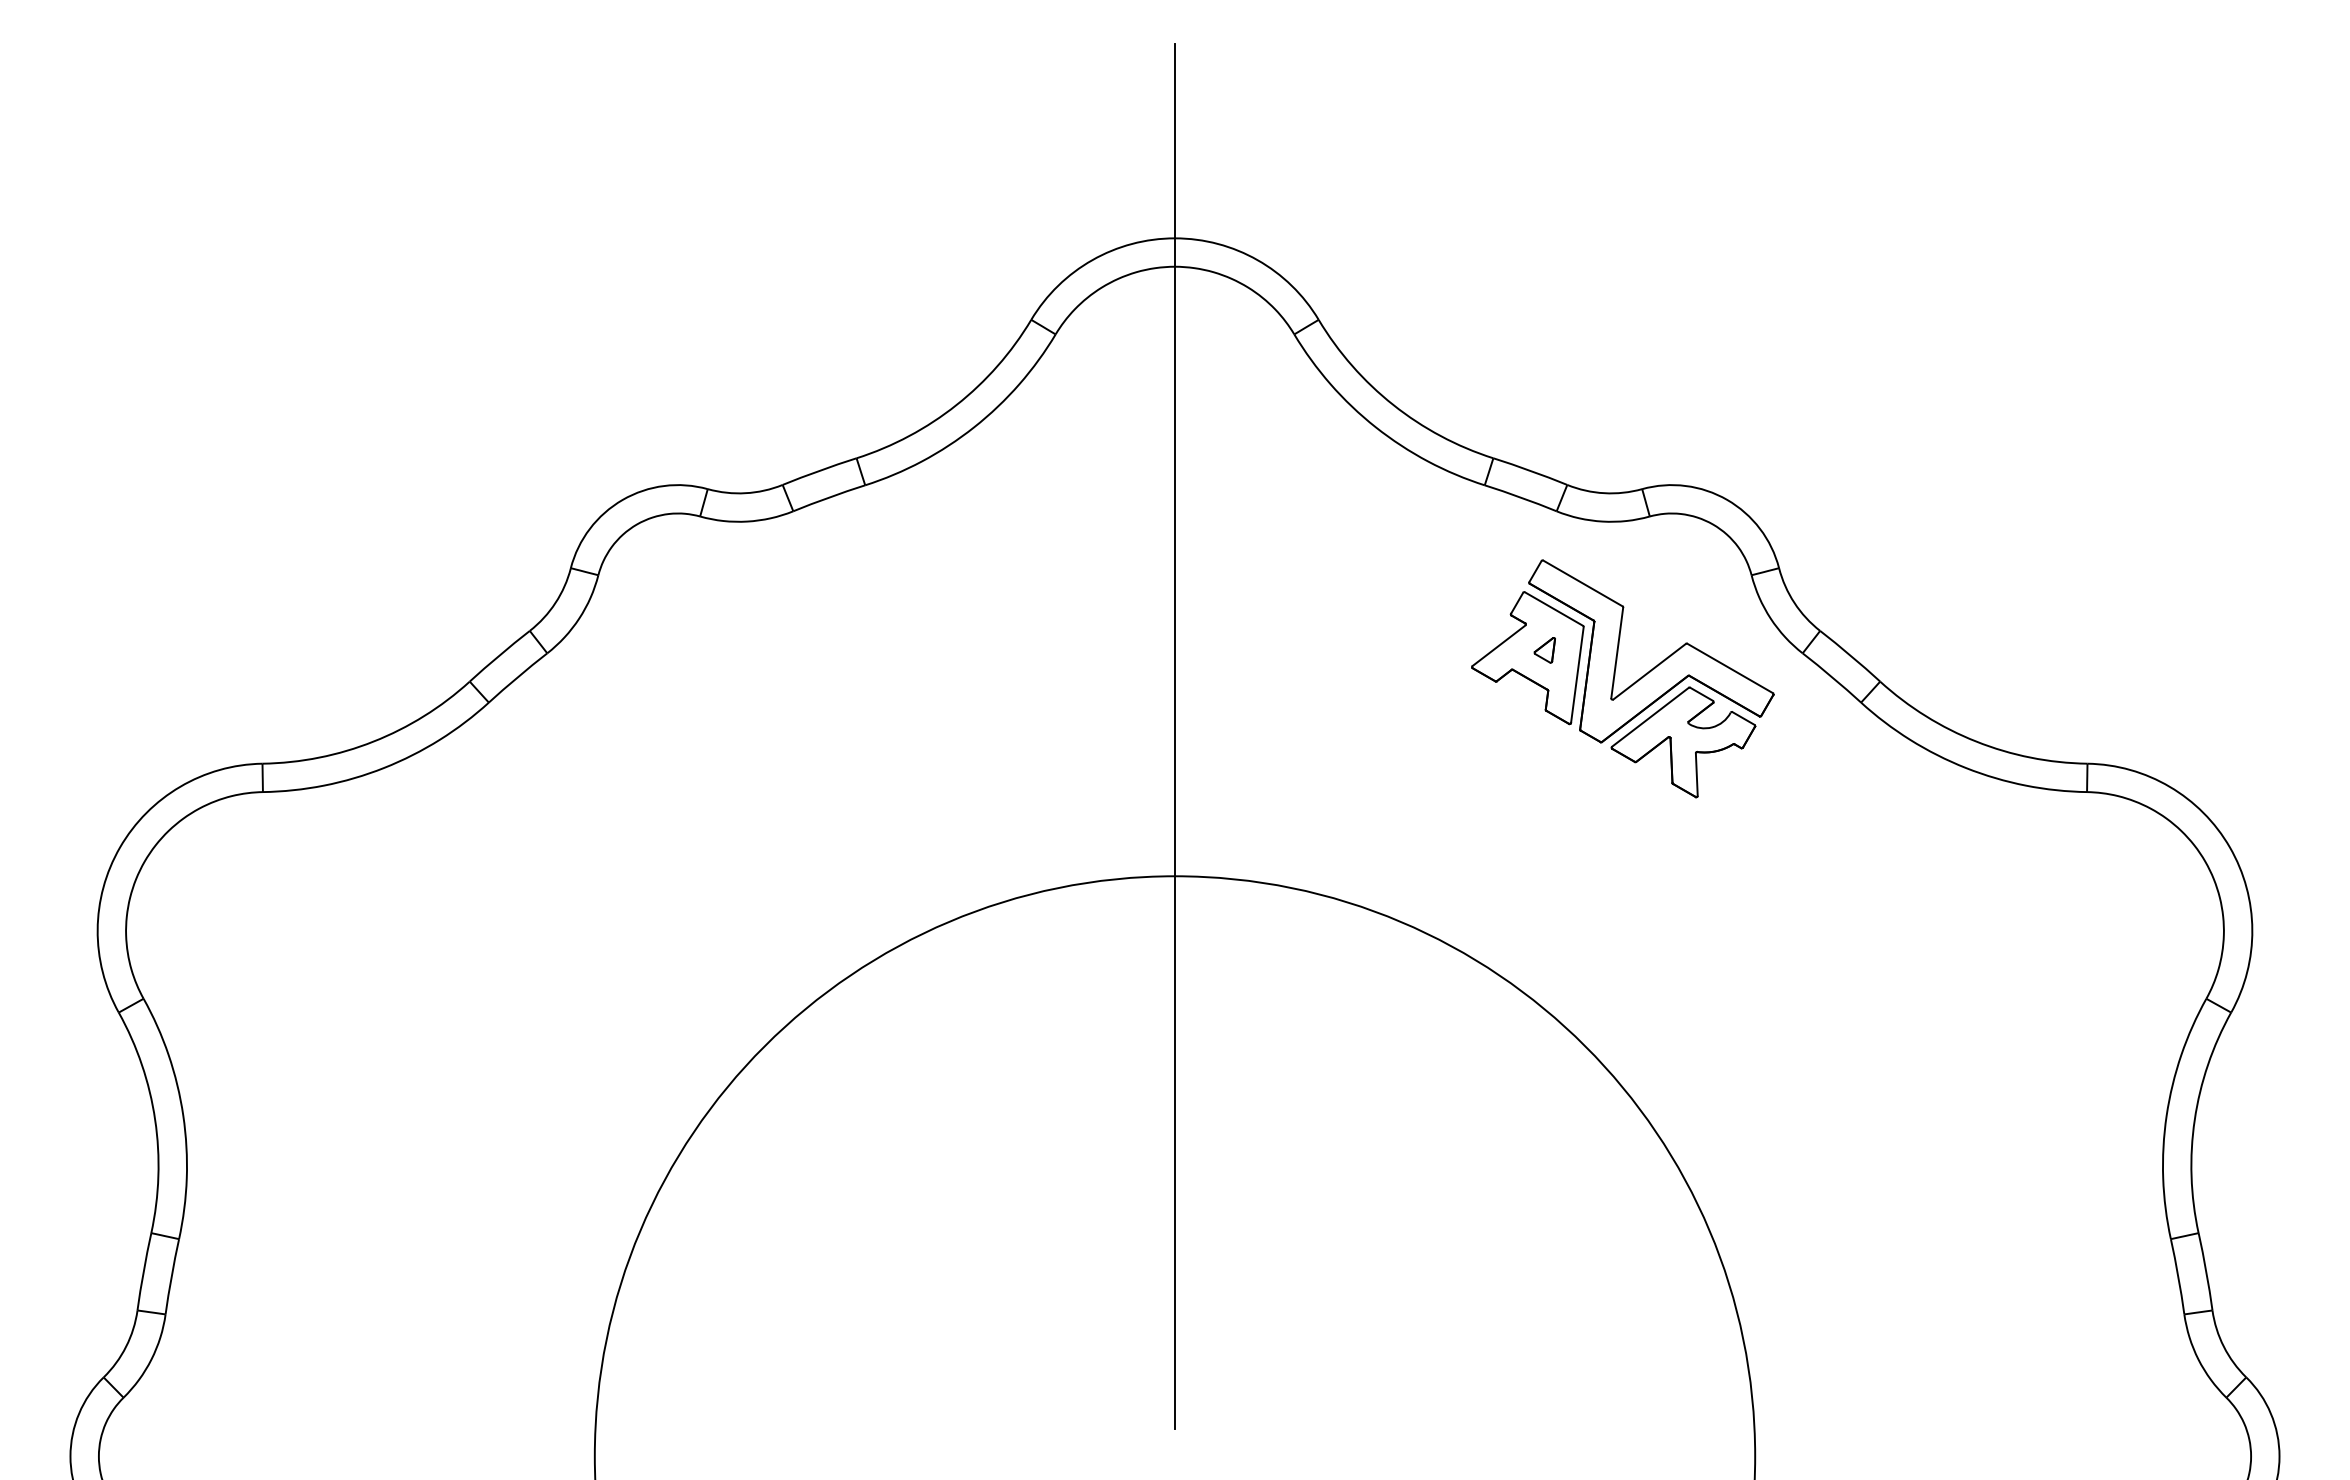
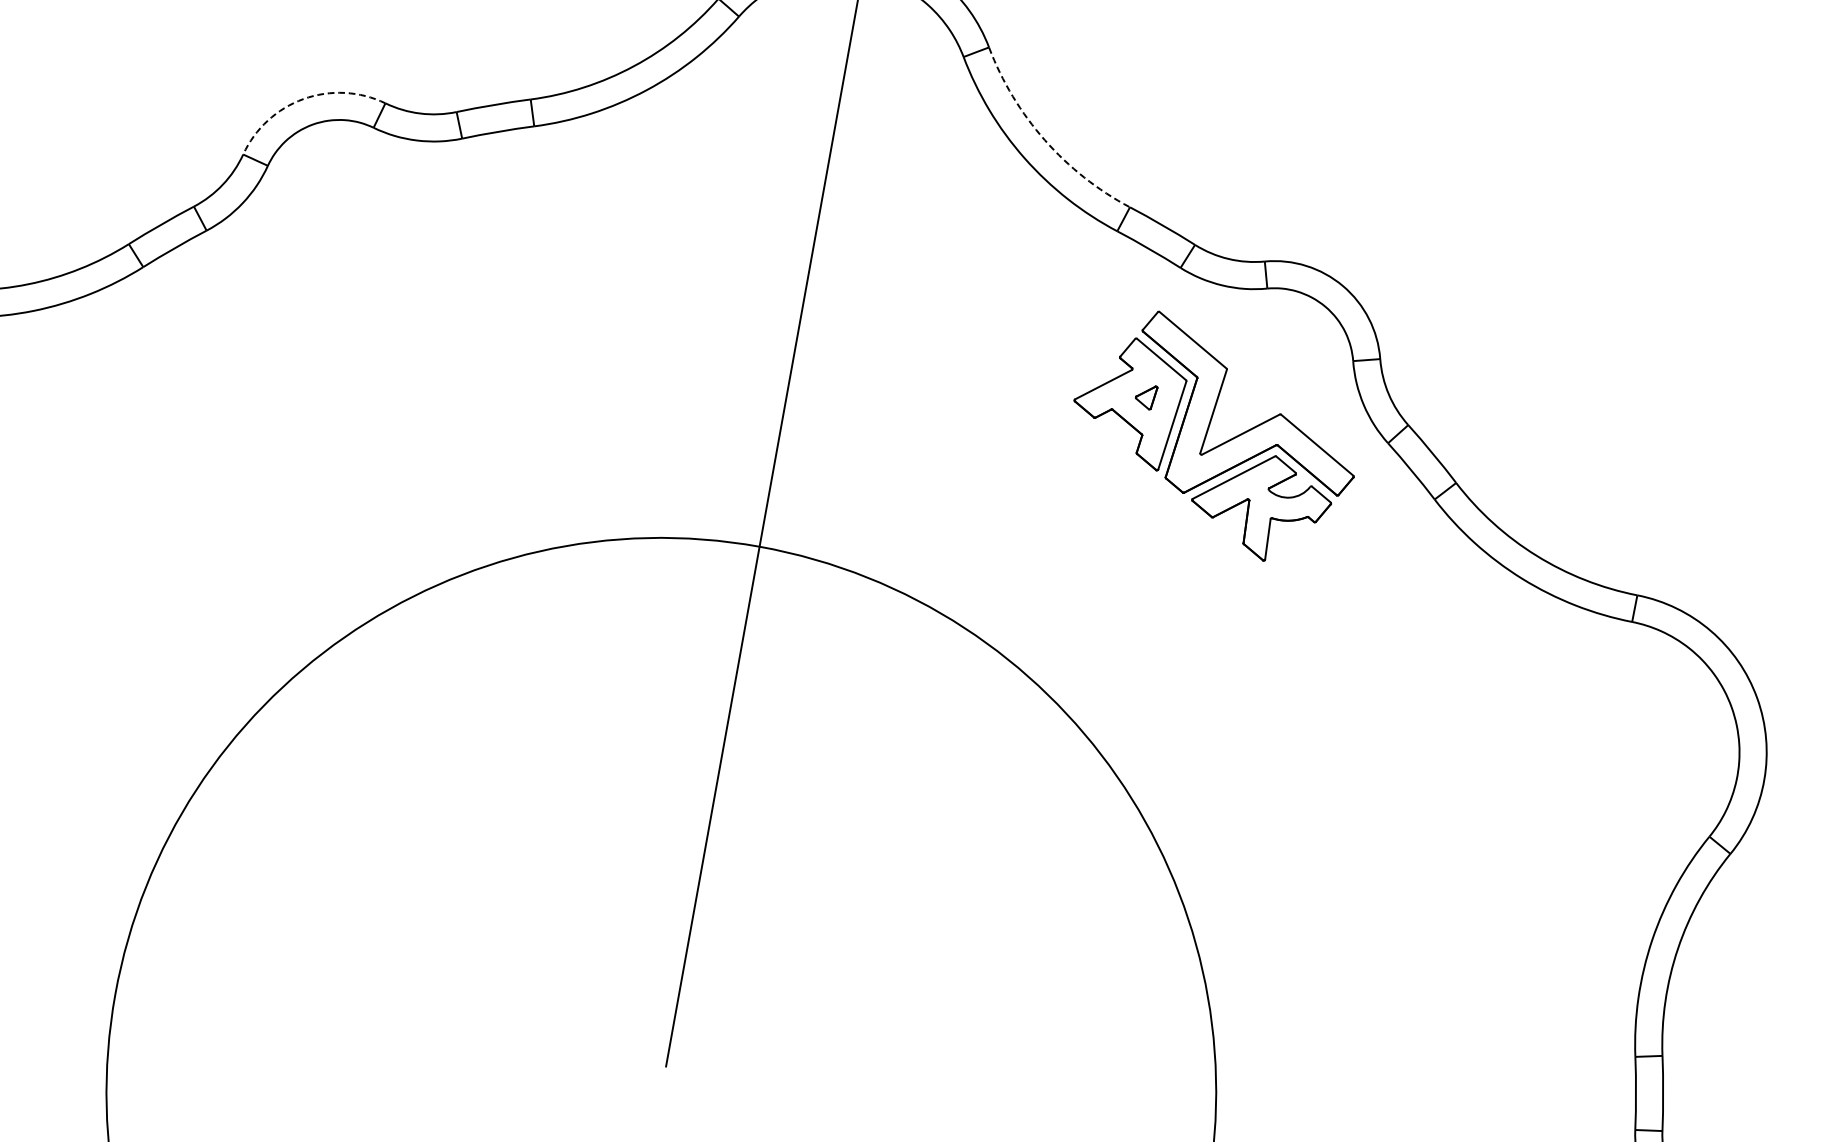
arc: (1393, 405) -> (1044, 140), solid -> dashed
arc: (622, 499) -> (303, 98), solid -> dashed

